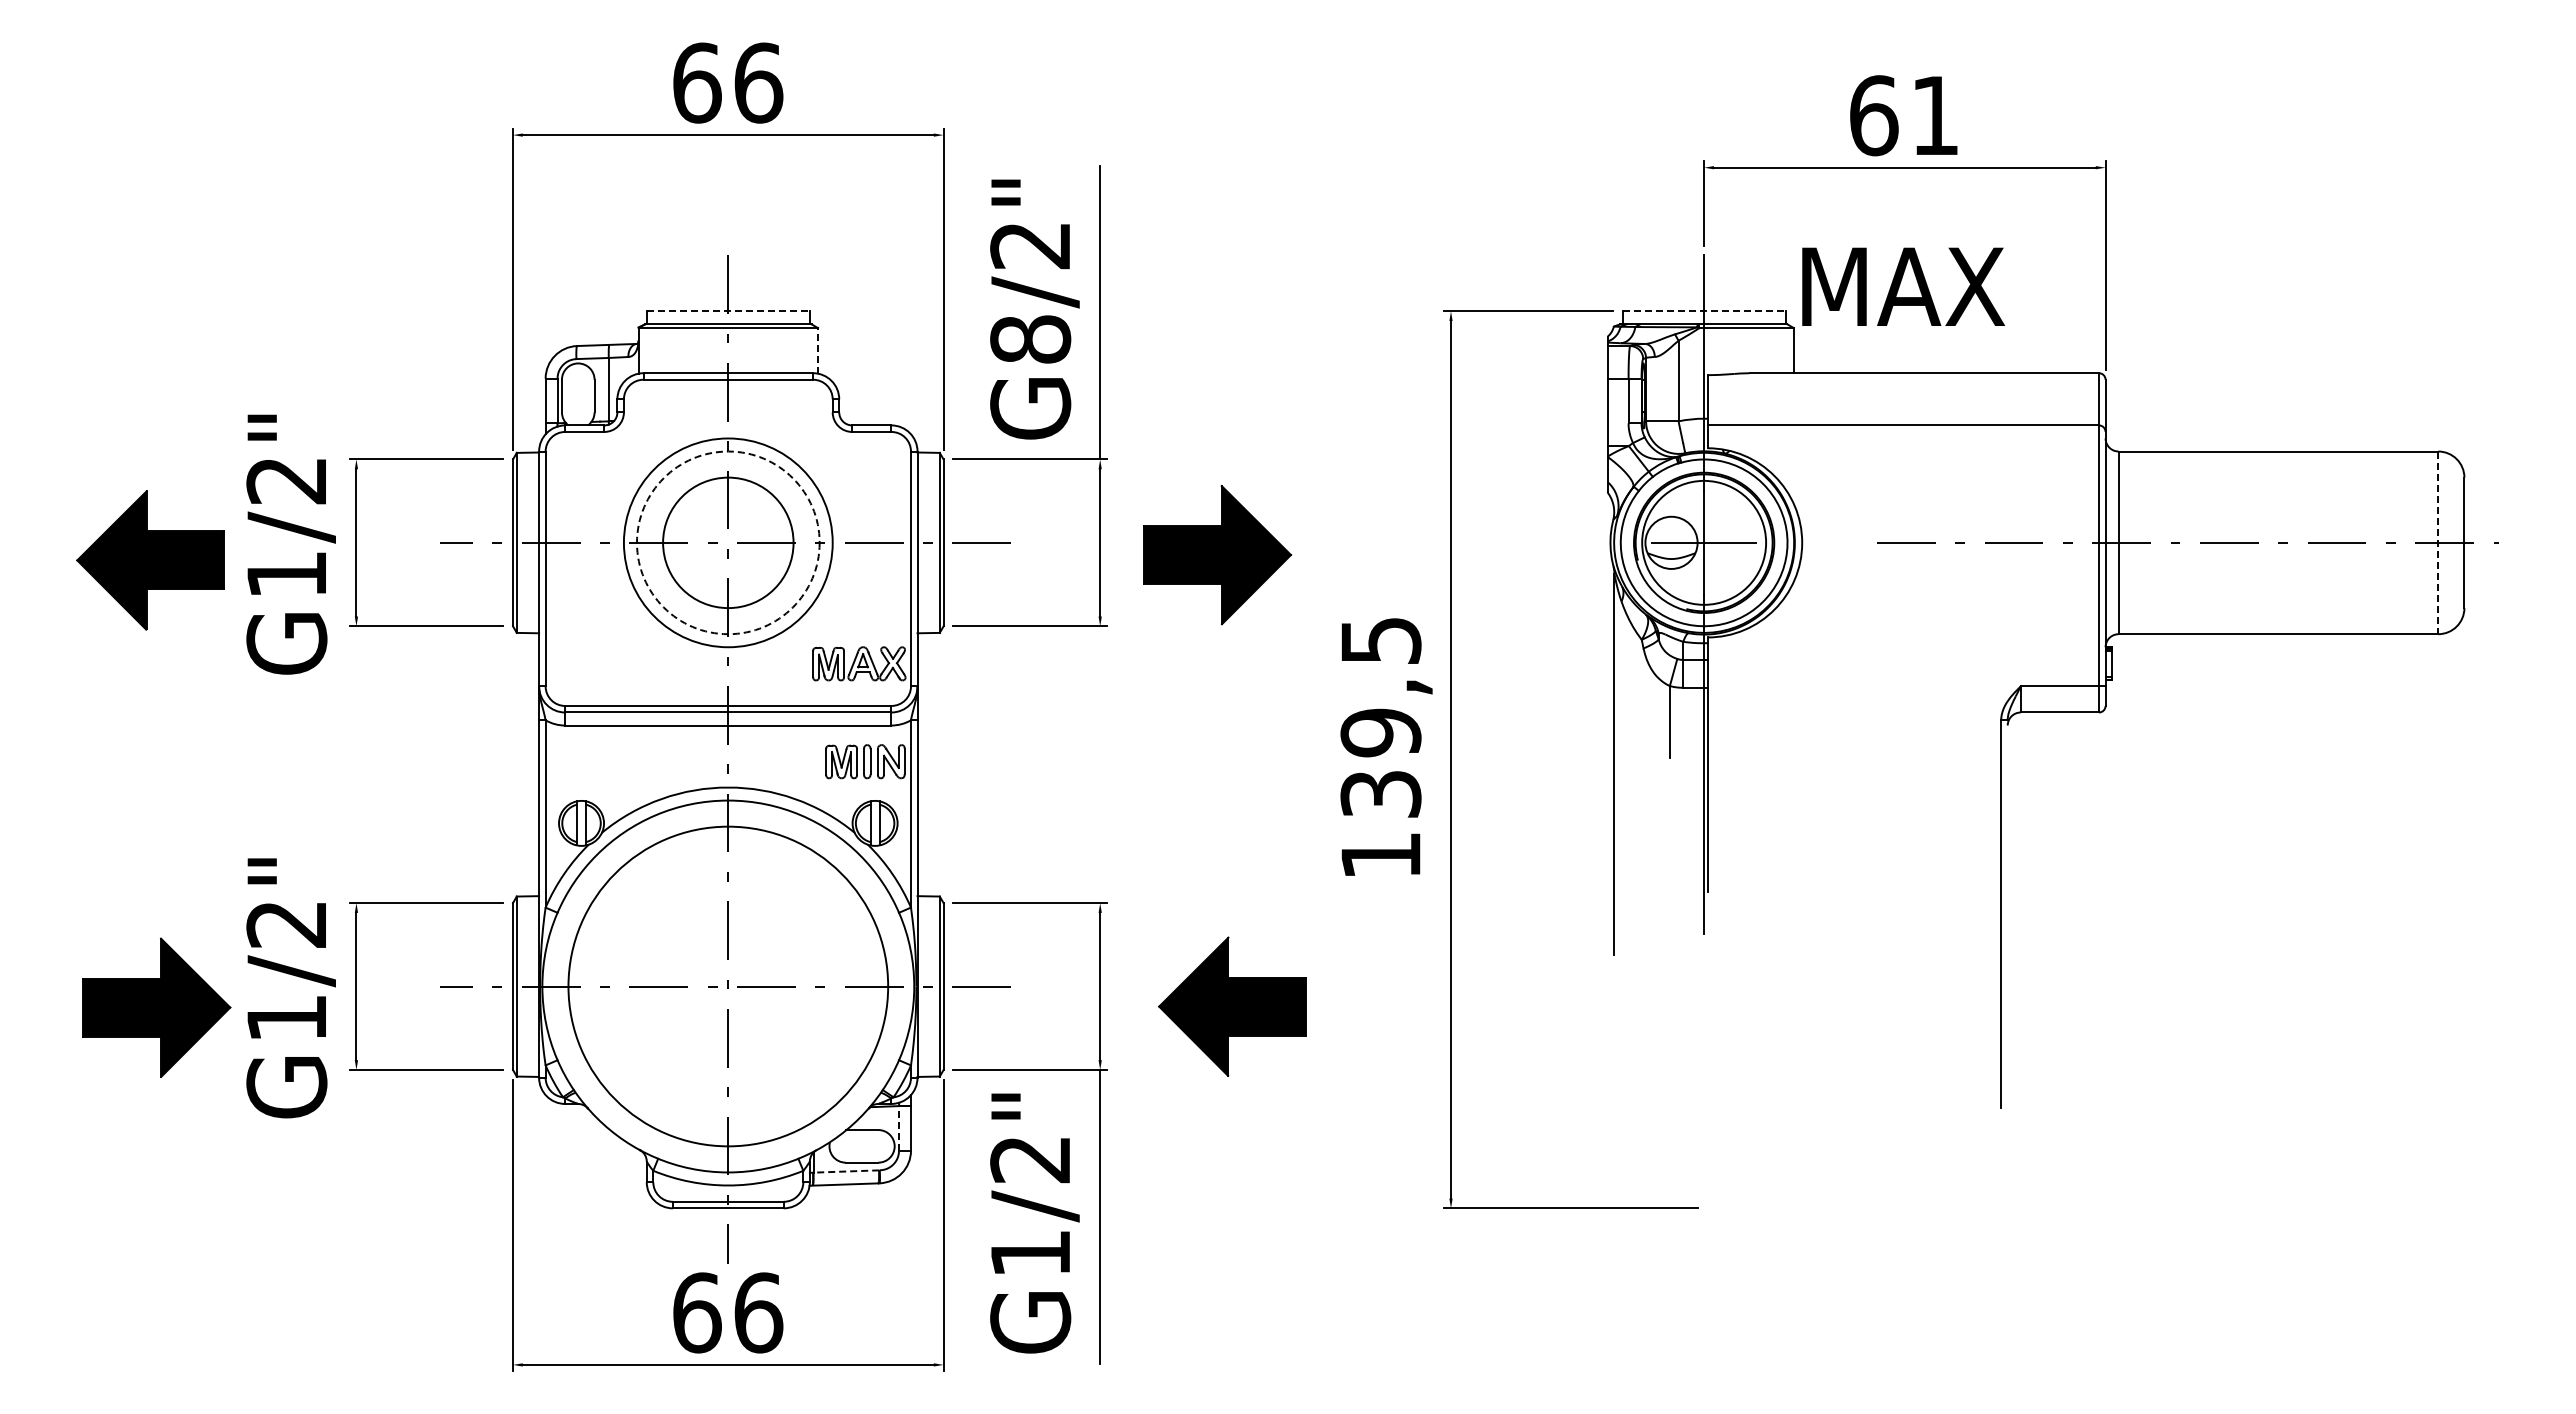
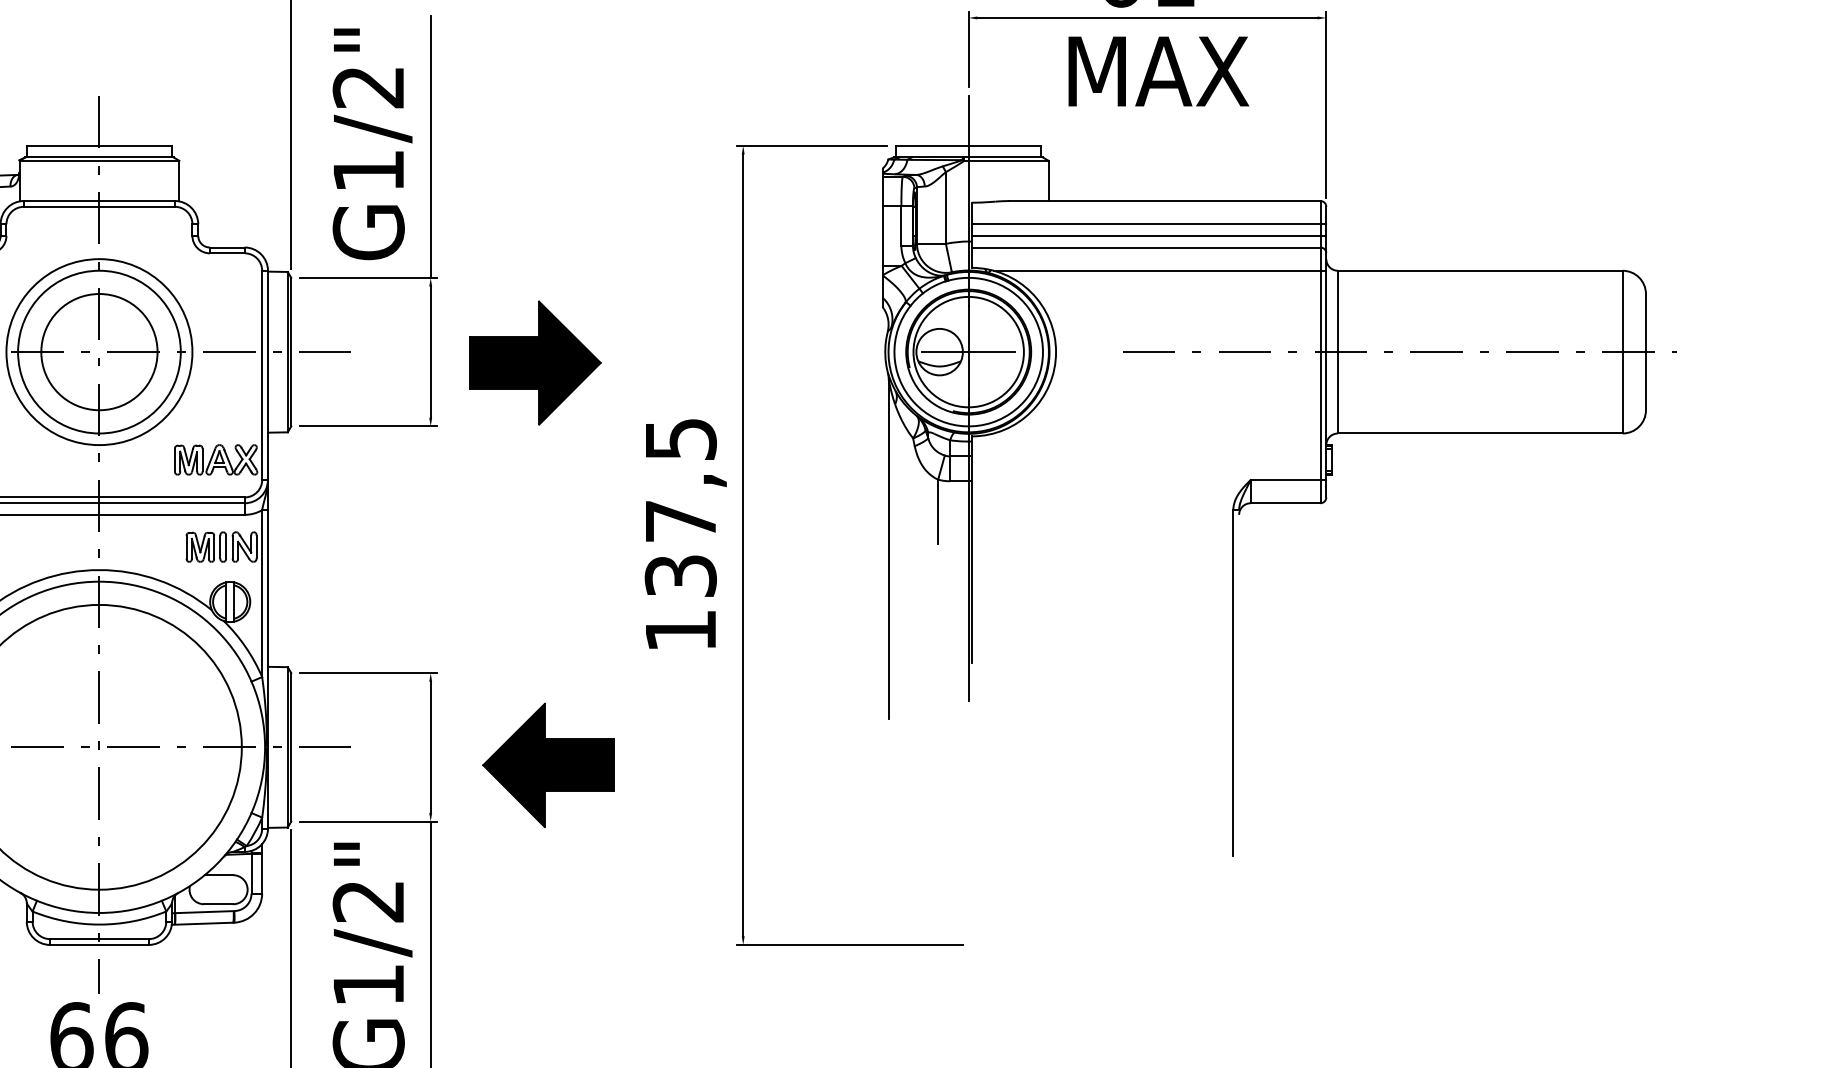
text: (1903, 286) -> (1158, 71), moved
line: (728, 311) -> (99, 146), dashed -> solid
line: (1704, 311) -> (969, 146), dashed -> solid
text: (1030, 339) -> (368, 170), G8/2" -> G1/2"
line: (818, 350) -> (179, 180), dashed -> solid
line: (1906, 399) -> (1148, 224), added
line: (1906, 412) -> (1148, 236), added
line: (1918, 451) -> (1159, 270), added
circle: (727, 542) -> (98, 351), dashed -> solid
line: (2438, 543) -> (1622, 352), dashed -> solid
text: (1380, 732) -> (680, 521), 139,5 -> 137,5
line: (899, 1127) -> (251, 872), dashed -> solid
line: (846, 1171) -> (204, 912), dashed -> solid

